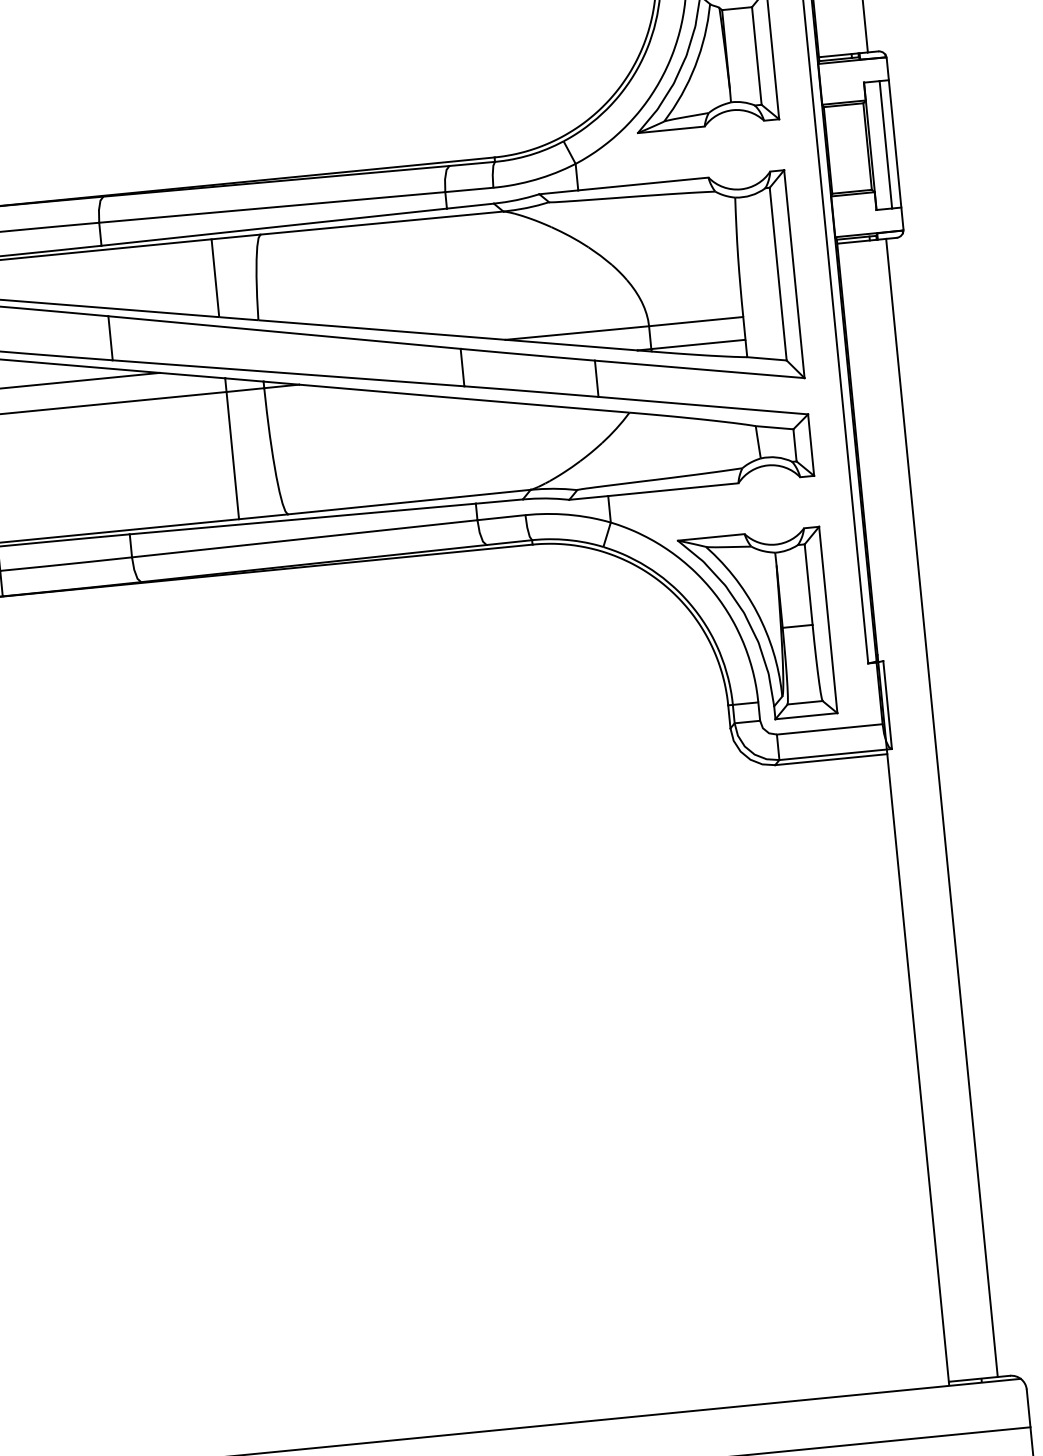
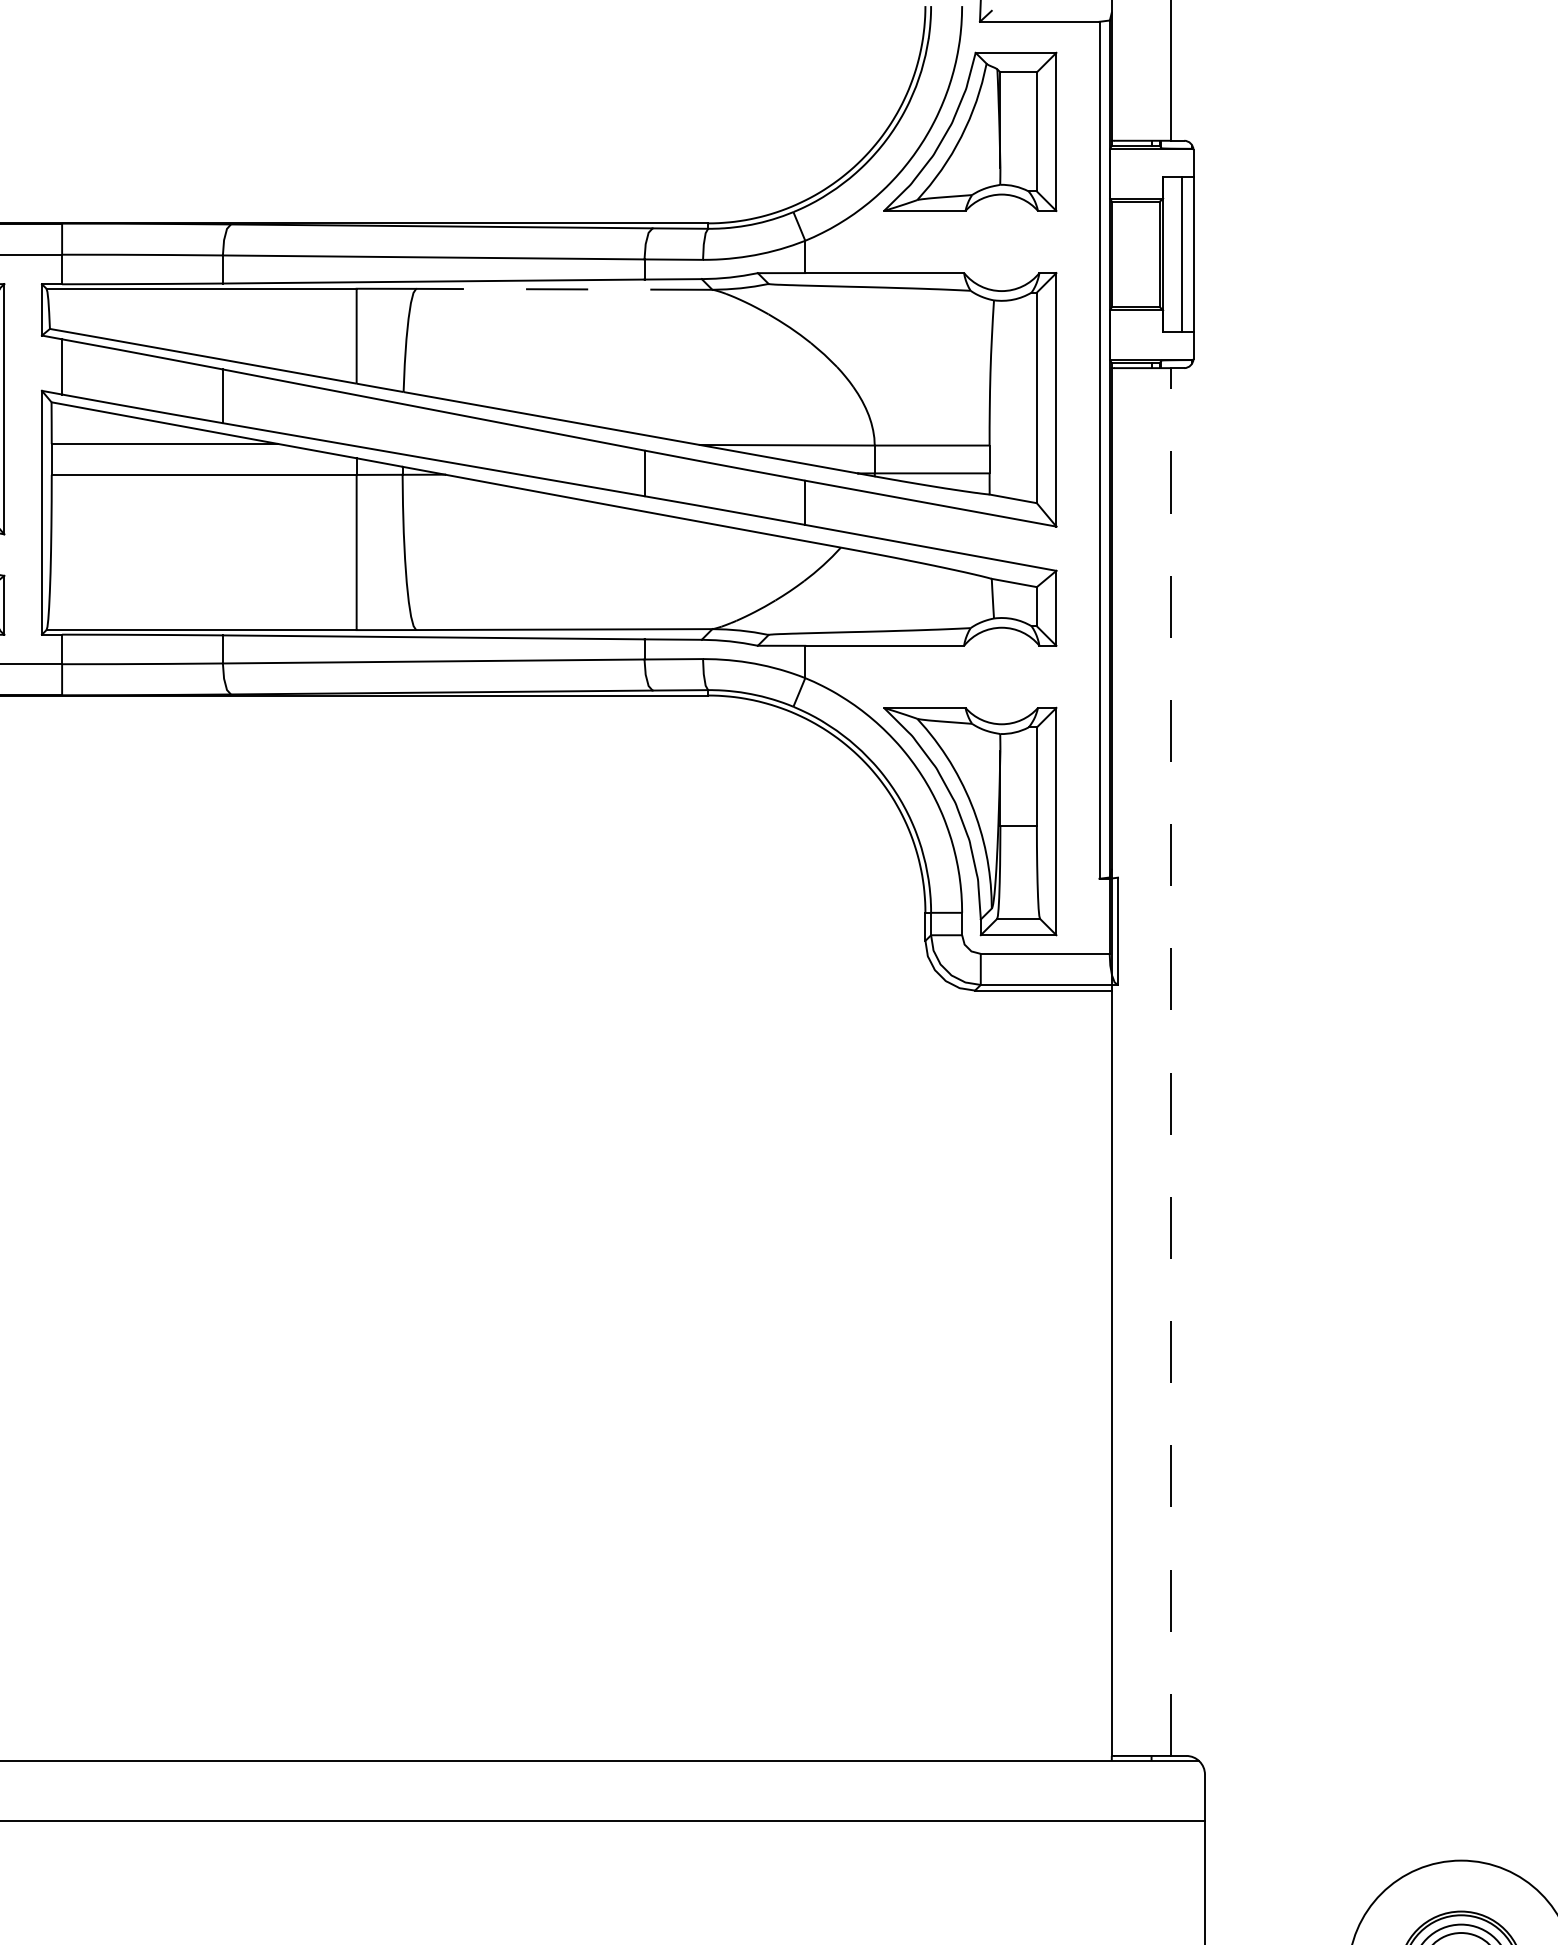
line: (381, 223) -> (563, 289), solid -> dashed
line: (942, 808) -> (1171, 1062), solid -> dashed

